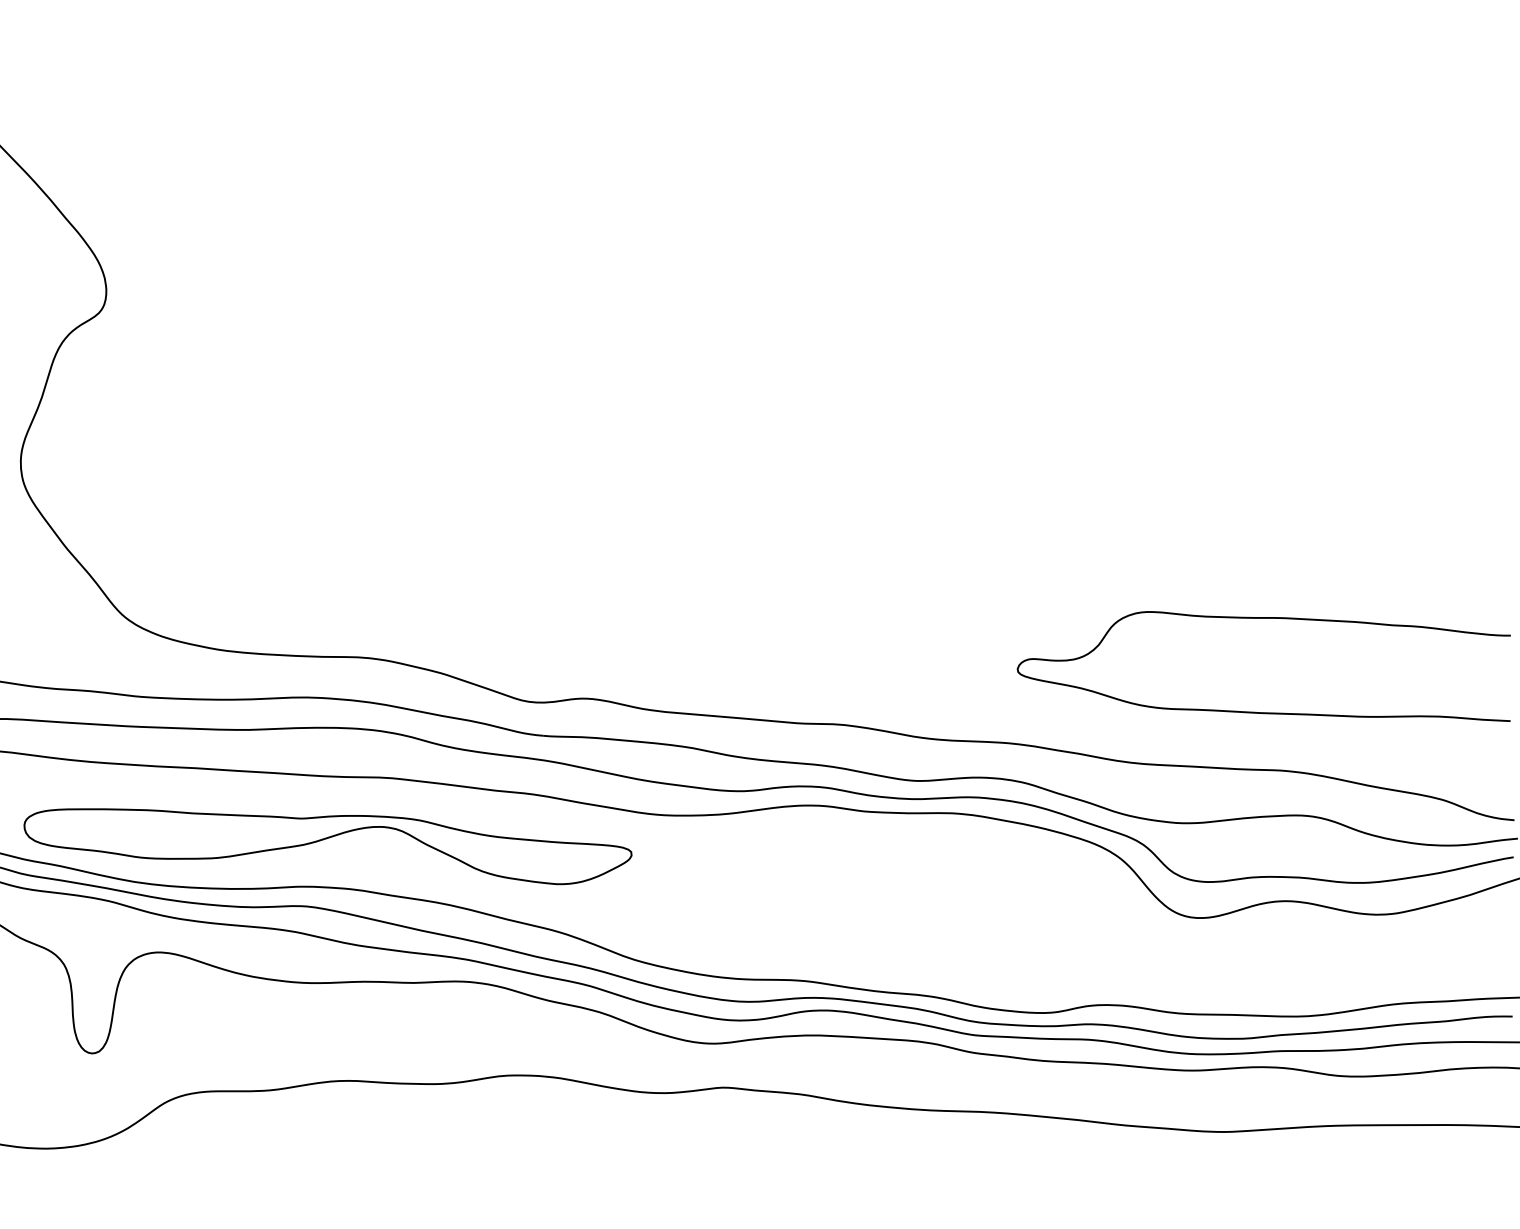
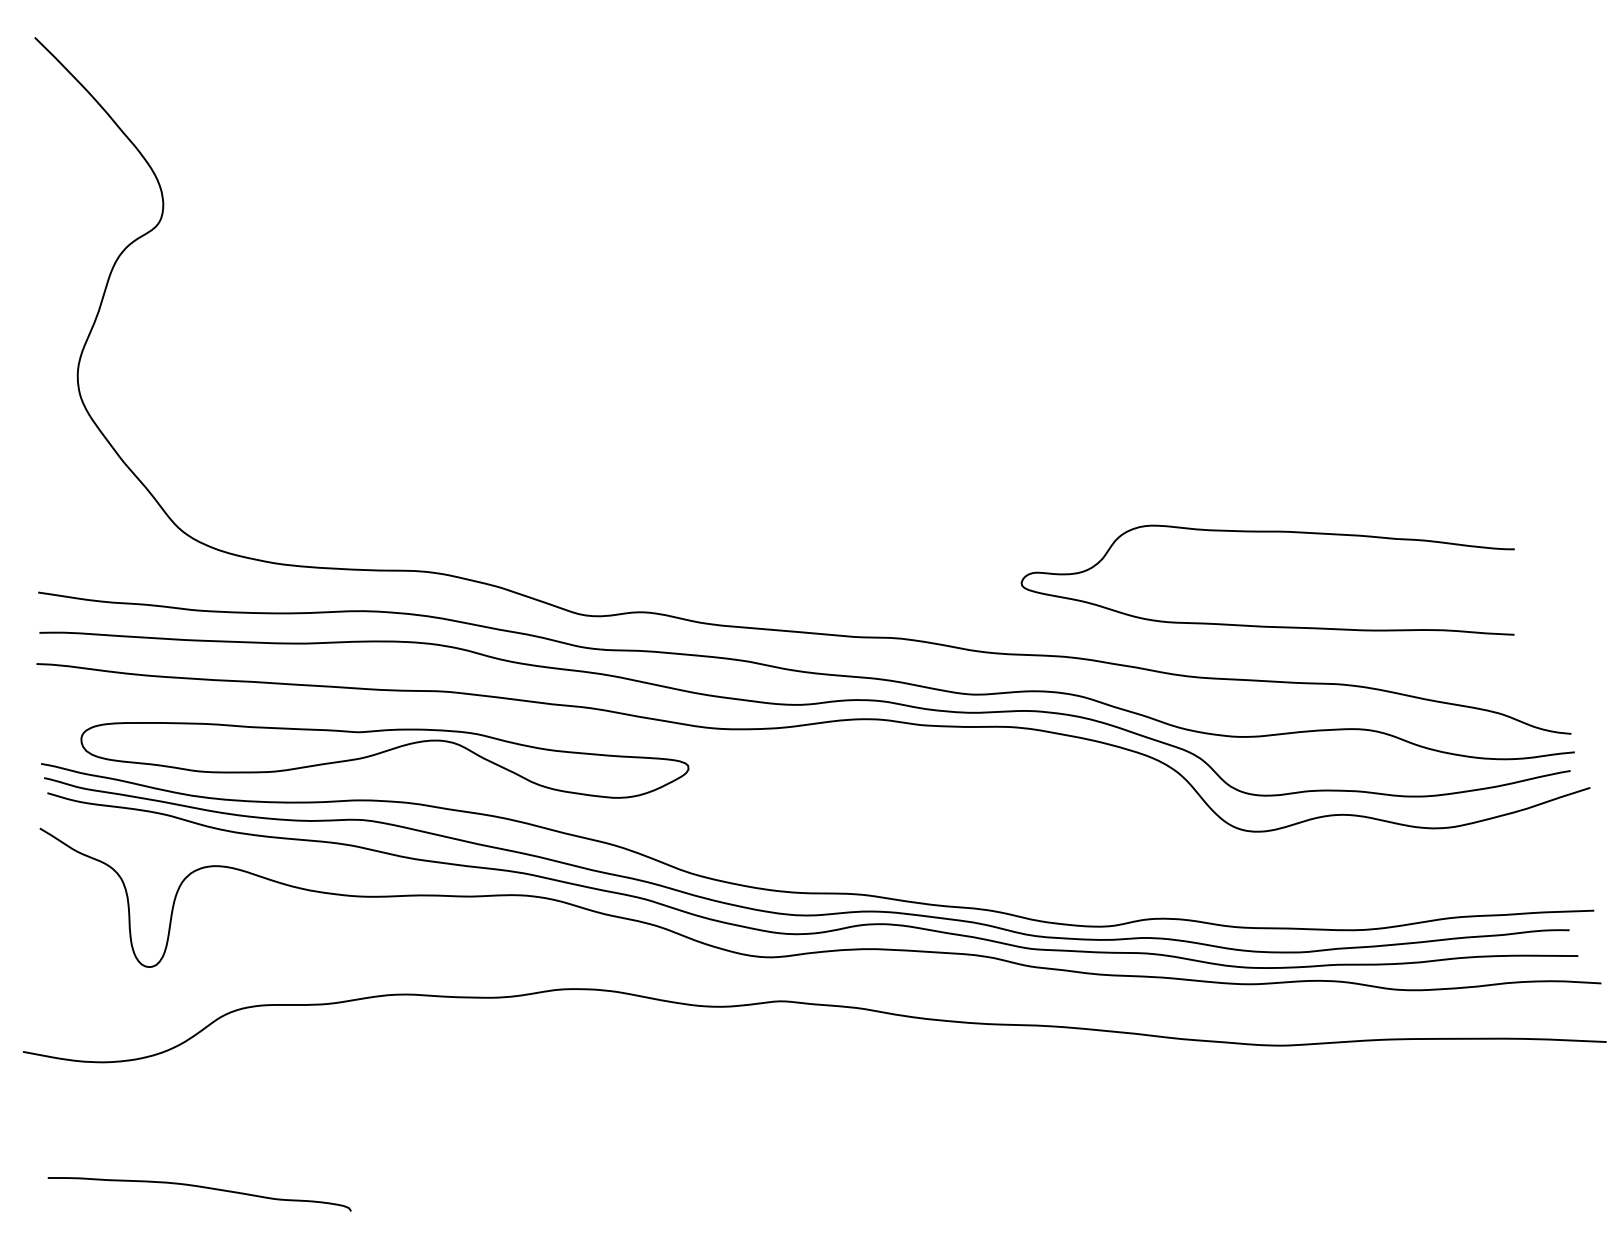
curve: (1262, 711) -> (1266, 625), moved

